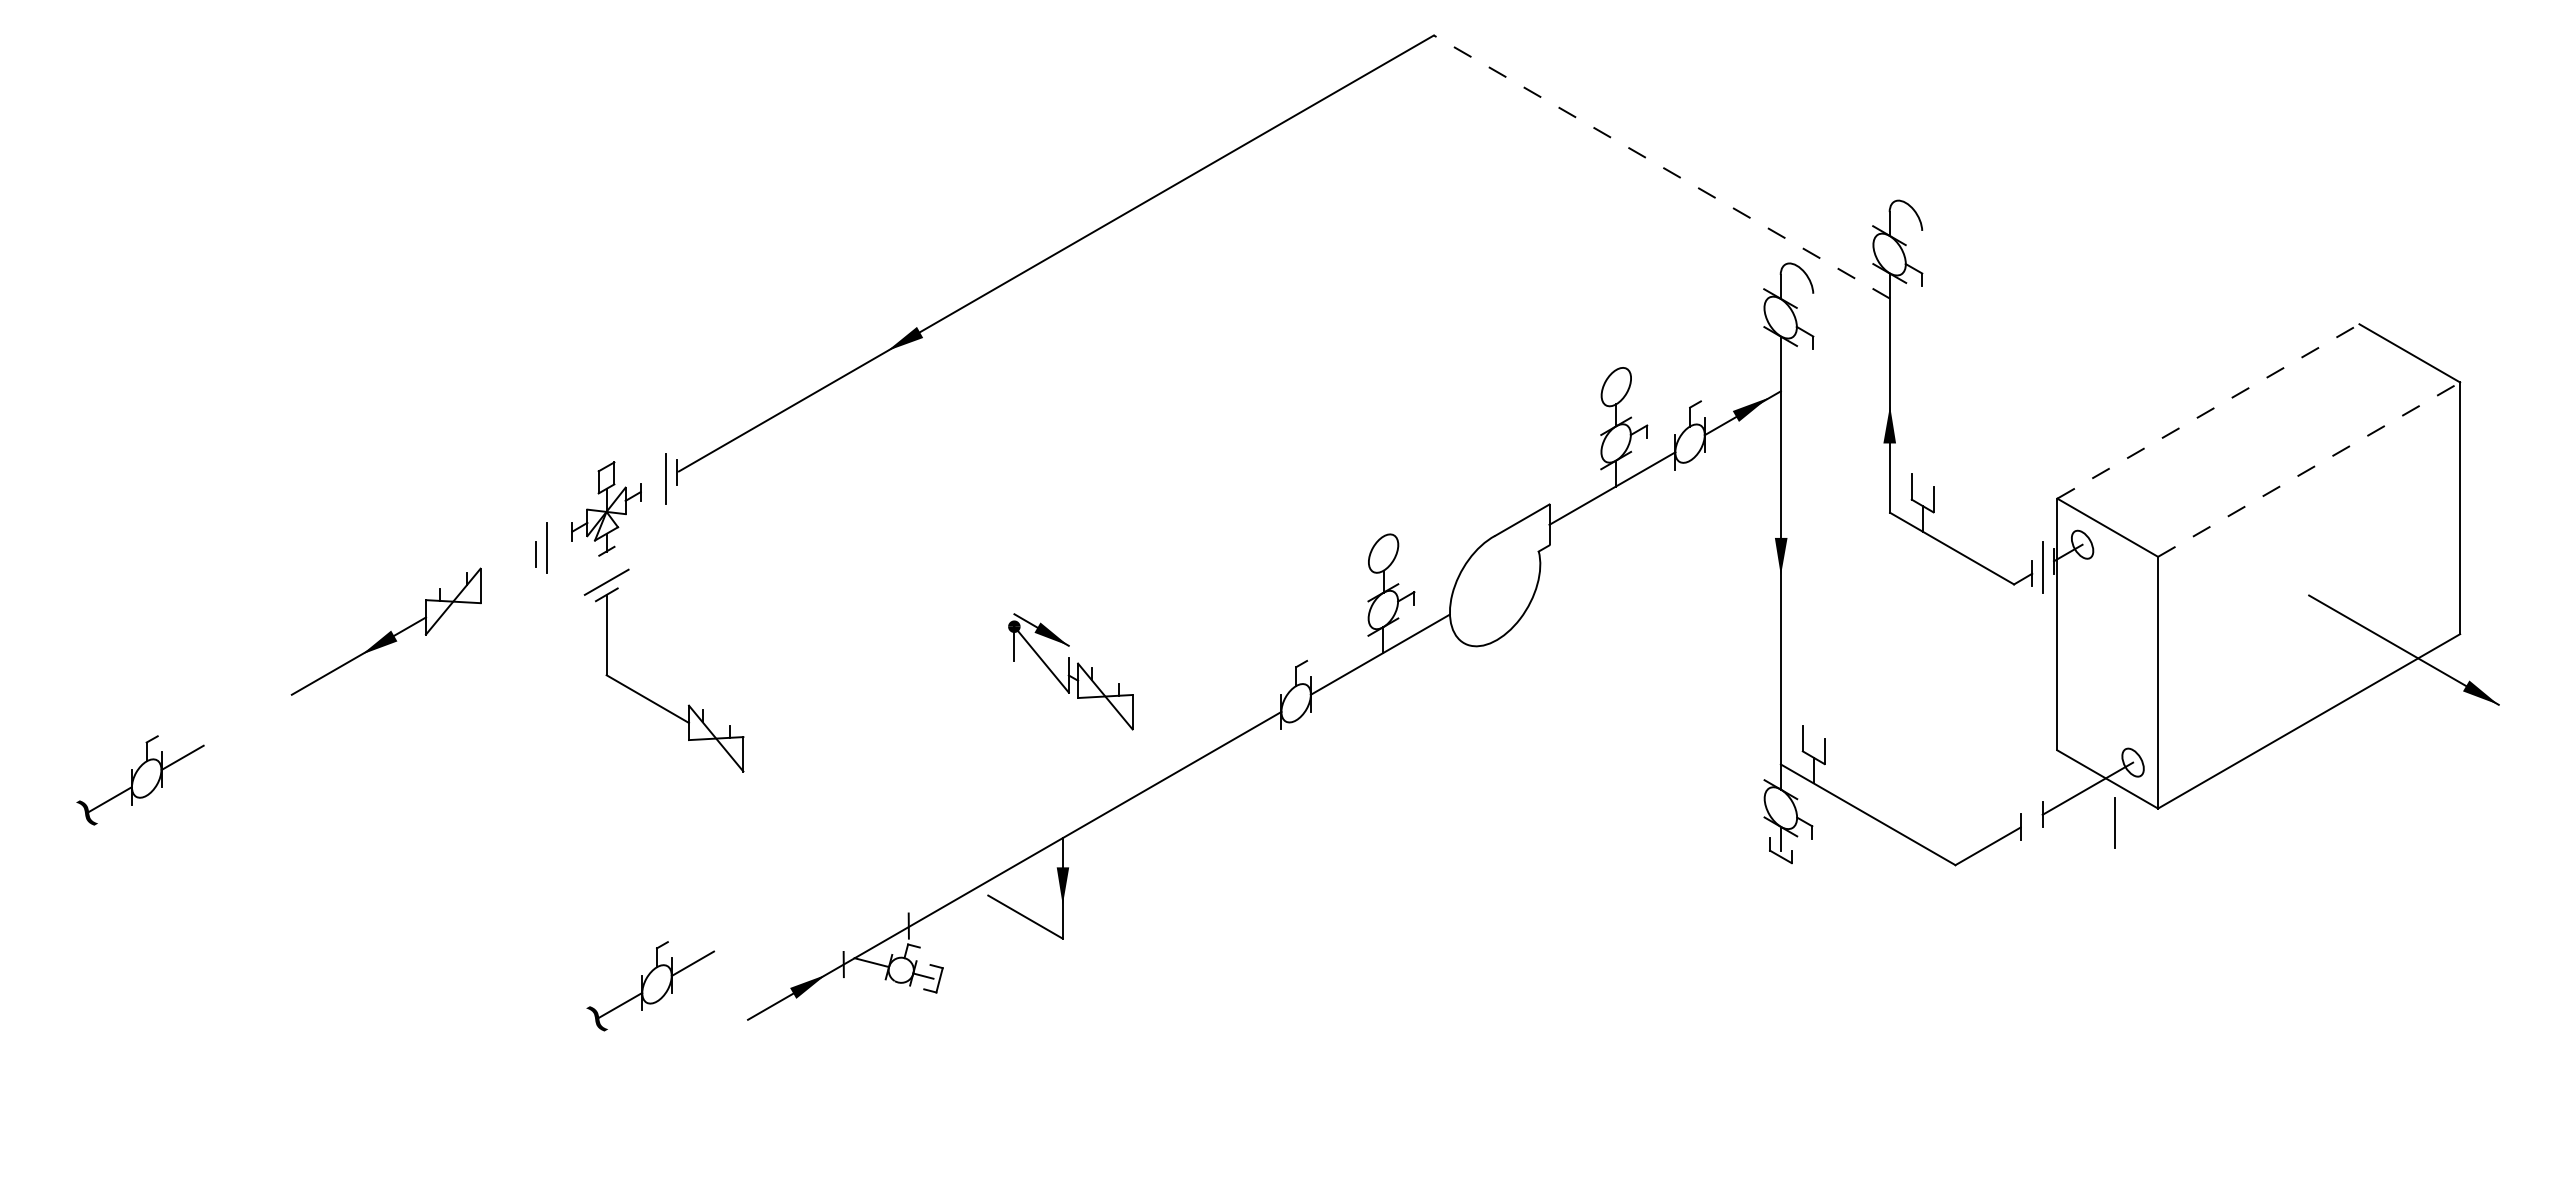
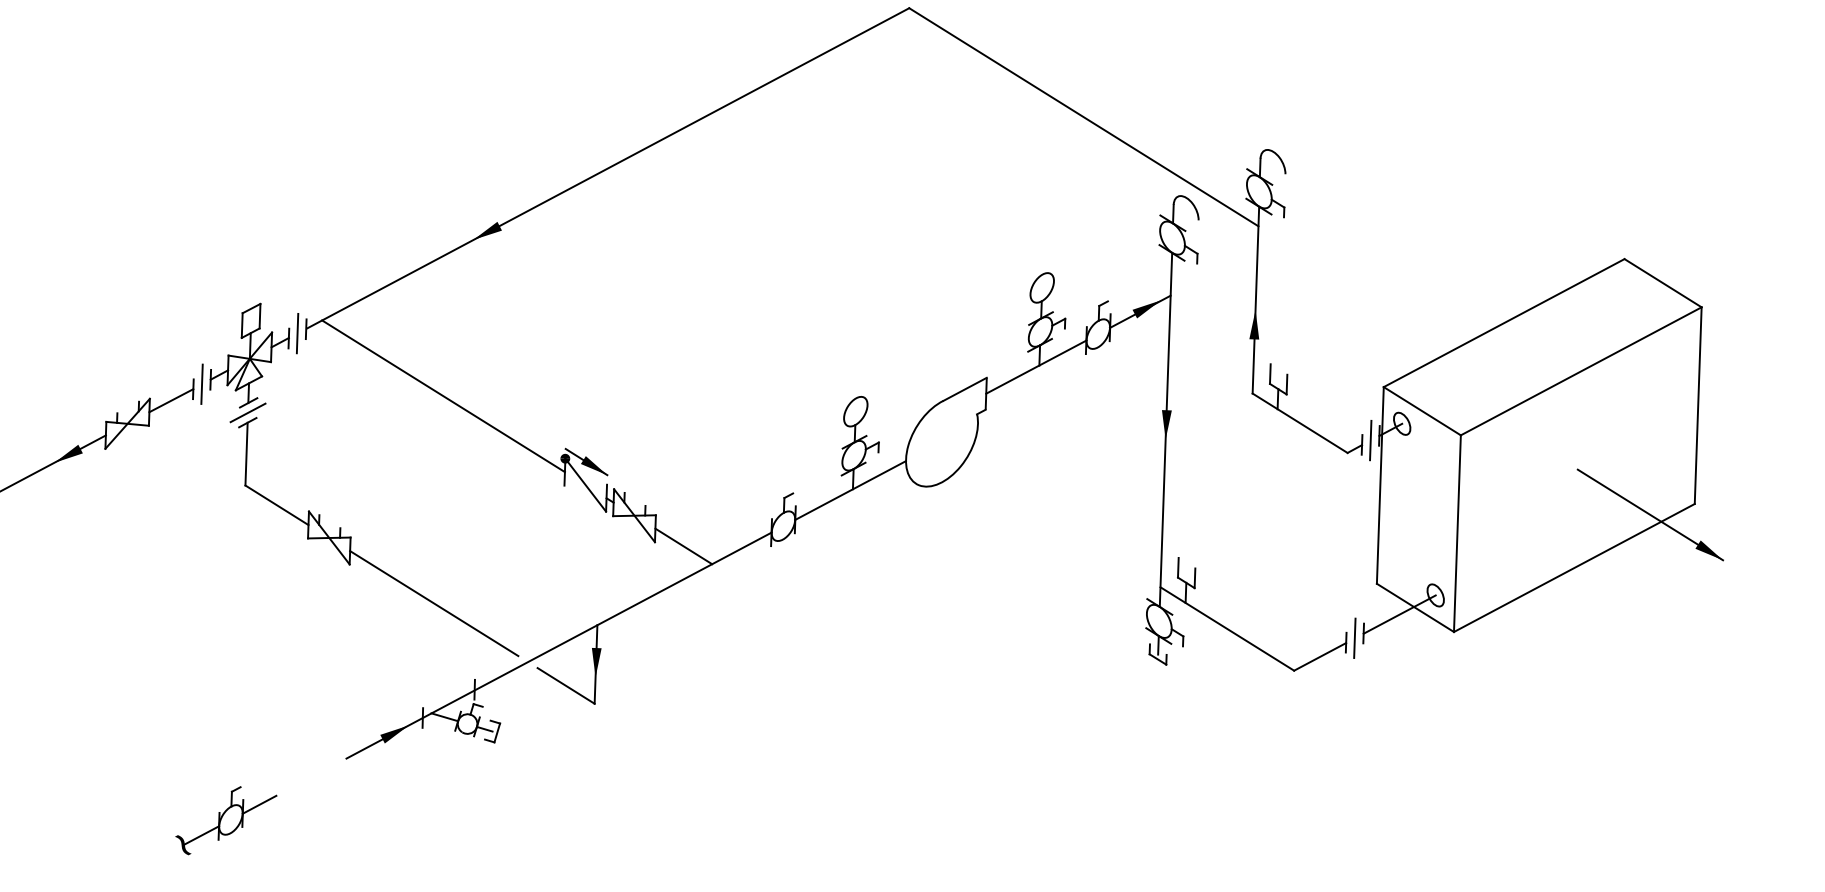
line: (1661, 166) -> (1083, 116), dashed -> solid
line: (2208, 411) -> (1504, 323), dashed -> solid
line: (2309, 469) -> (1581, 371), dashed -> solid
part: (606, 508) -> (249, 355), size x1.43
line: (855, 551) -> (443, 395), added
line: (507, 569) -> (170, 400), added
line: (1169, 733) -> (683, 546), added
line: (853, 817) -> (434, 603), added
line: (2114, 822) -> (1354, 637), moved
part: (650, 986) -> (225, 821), moved

